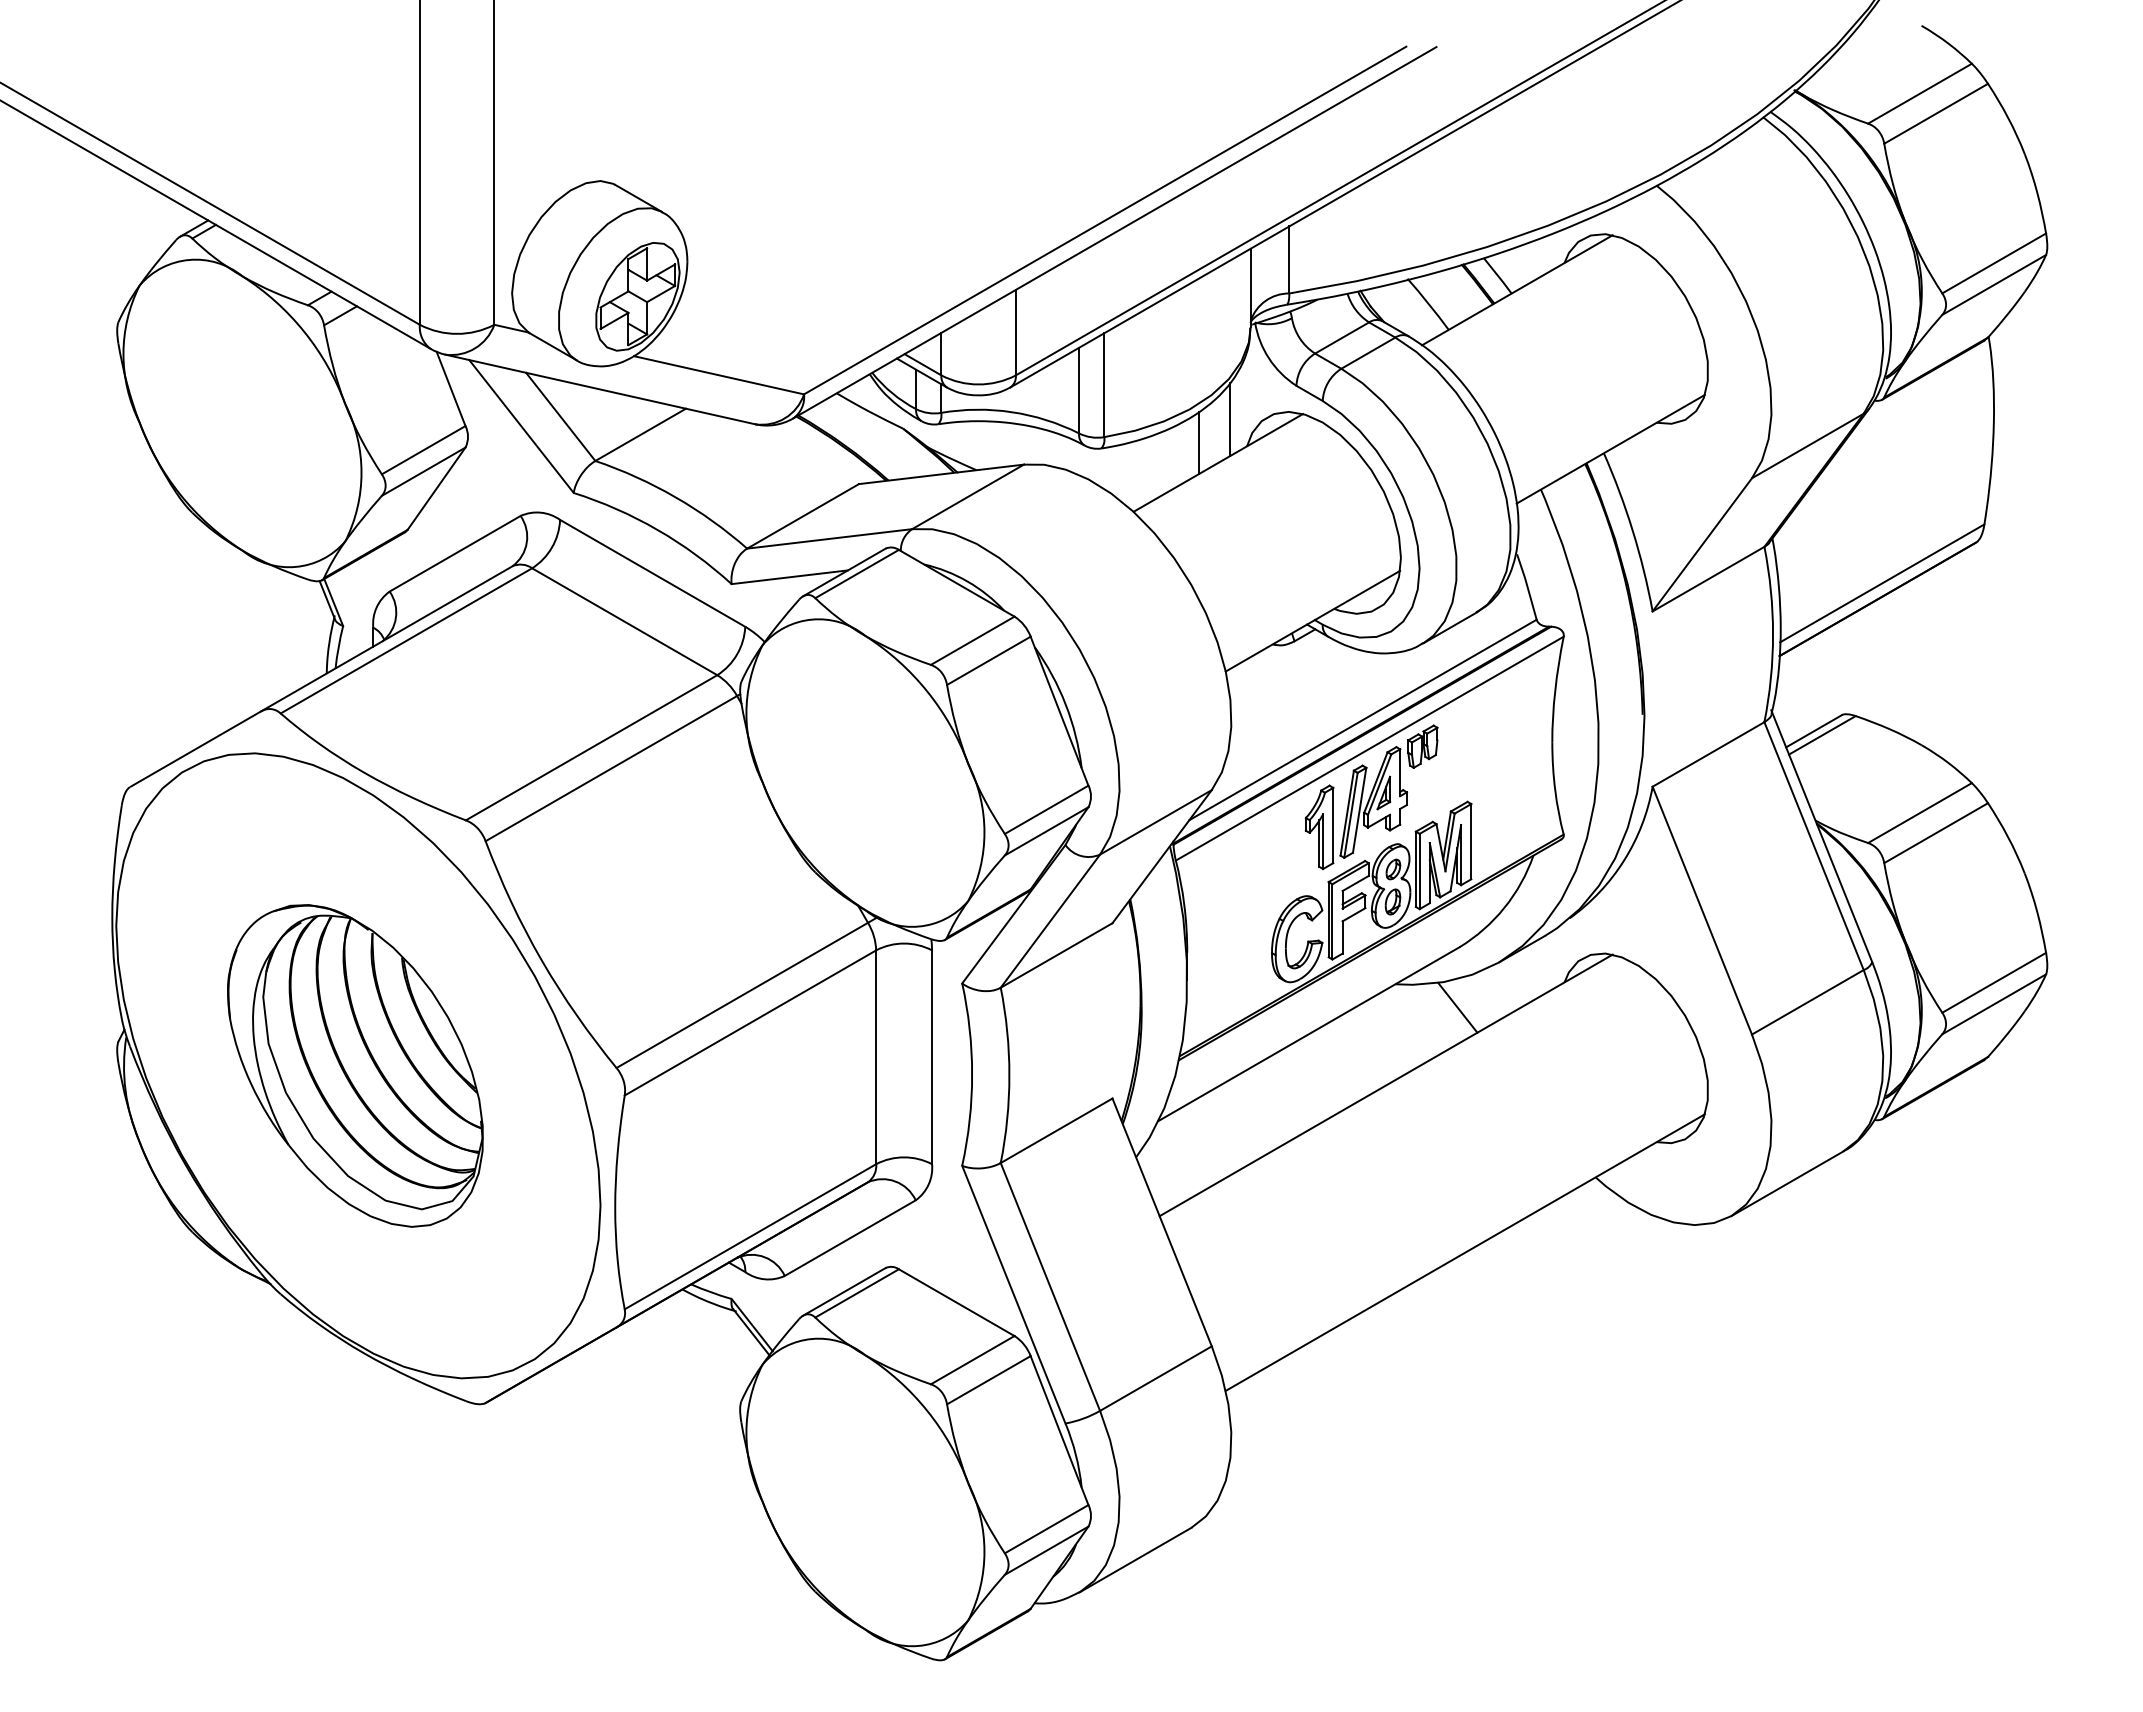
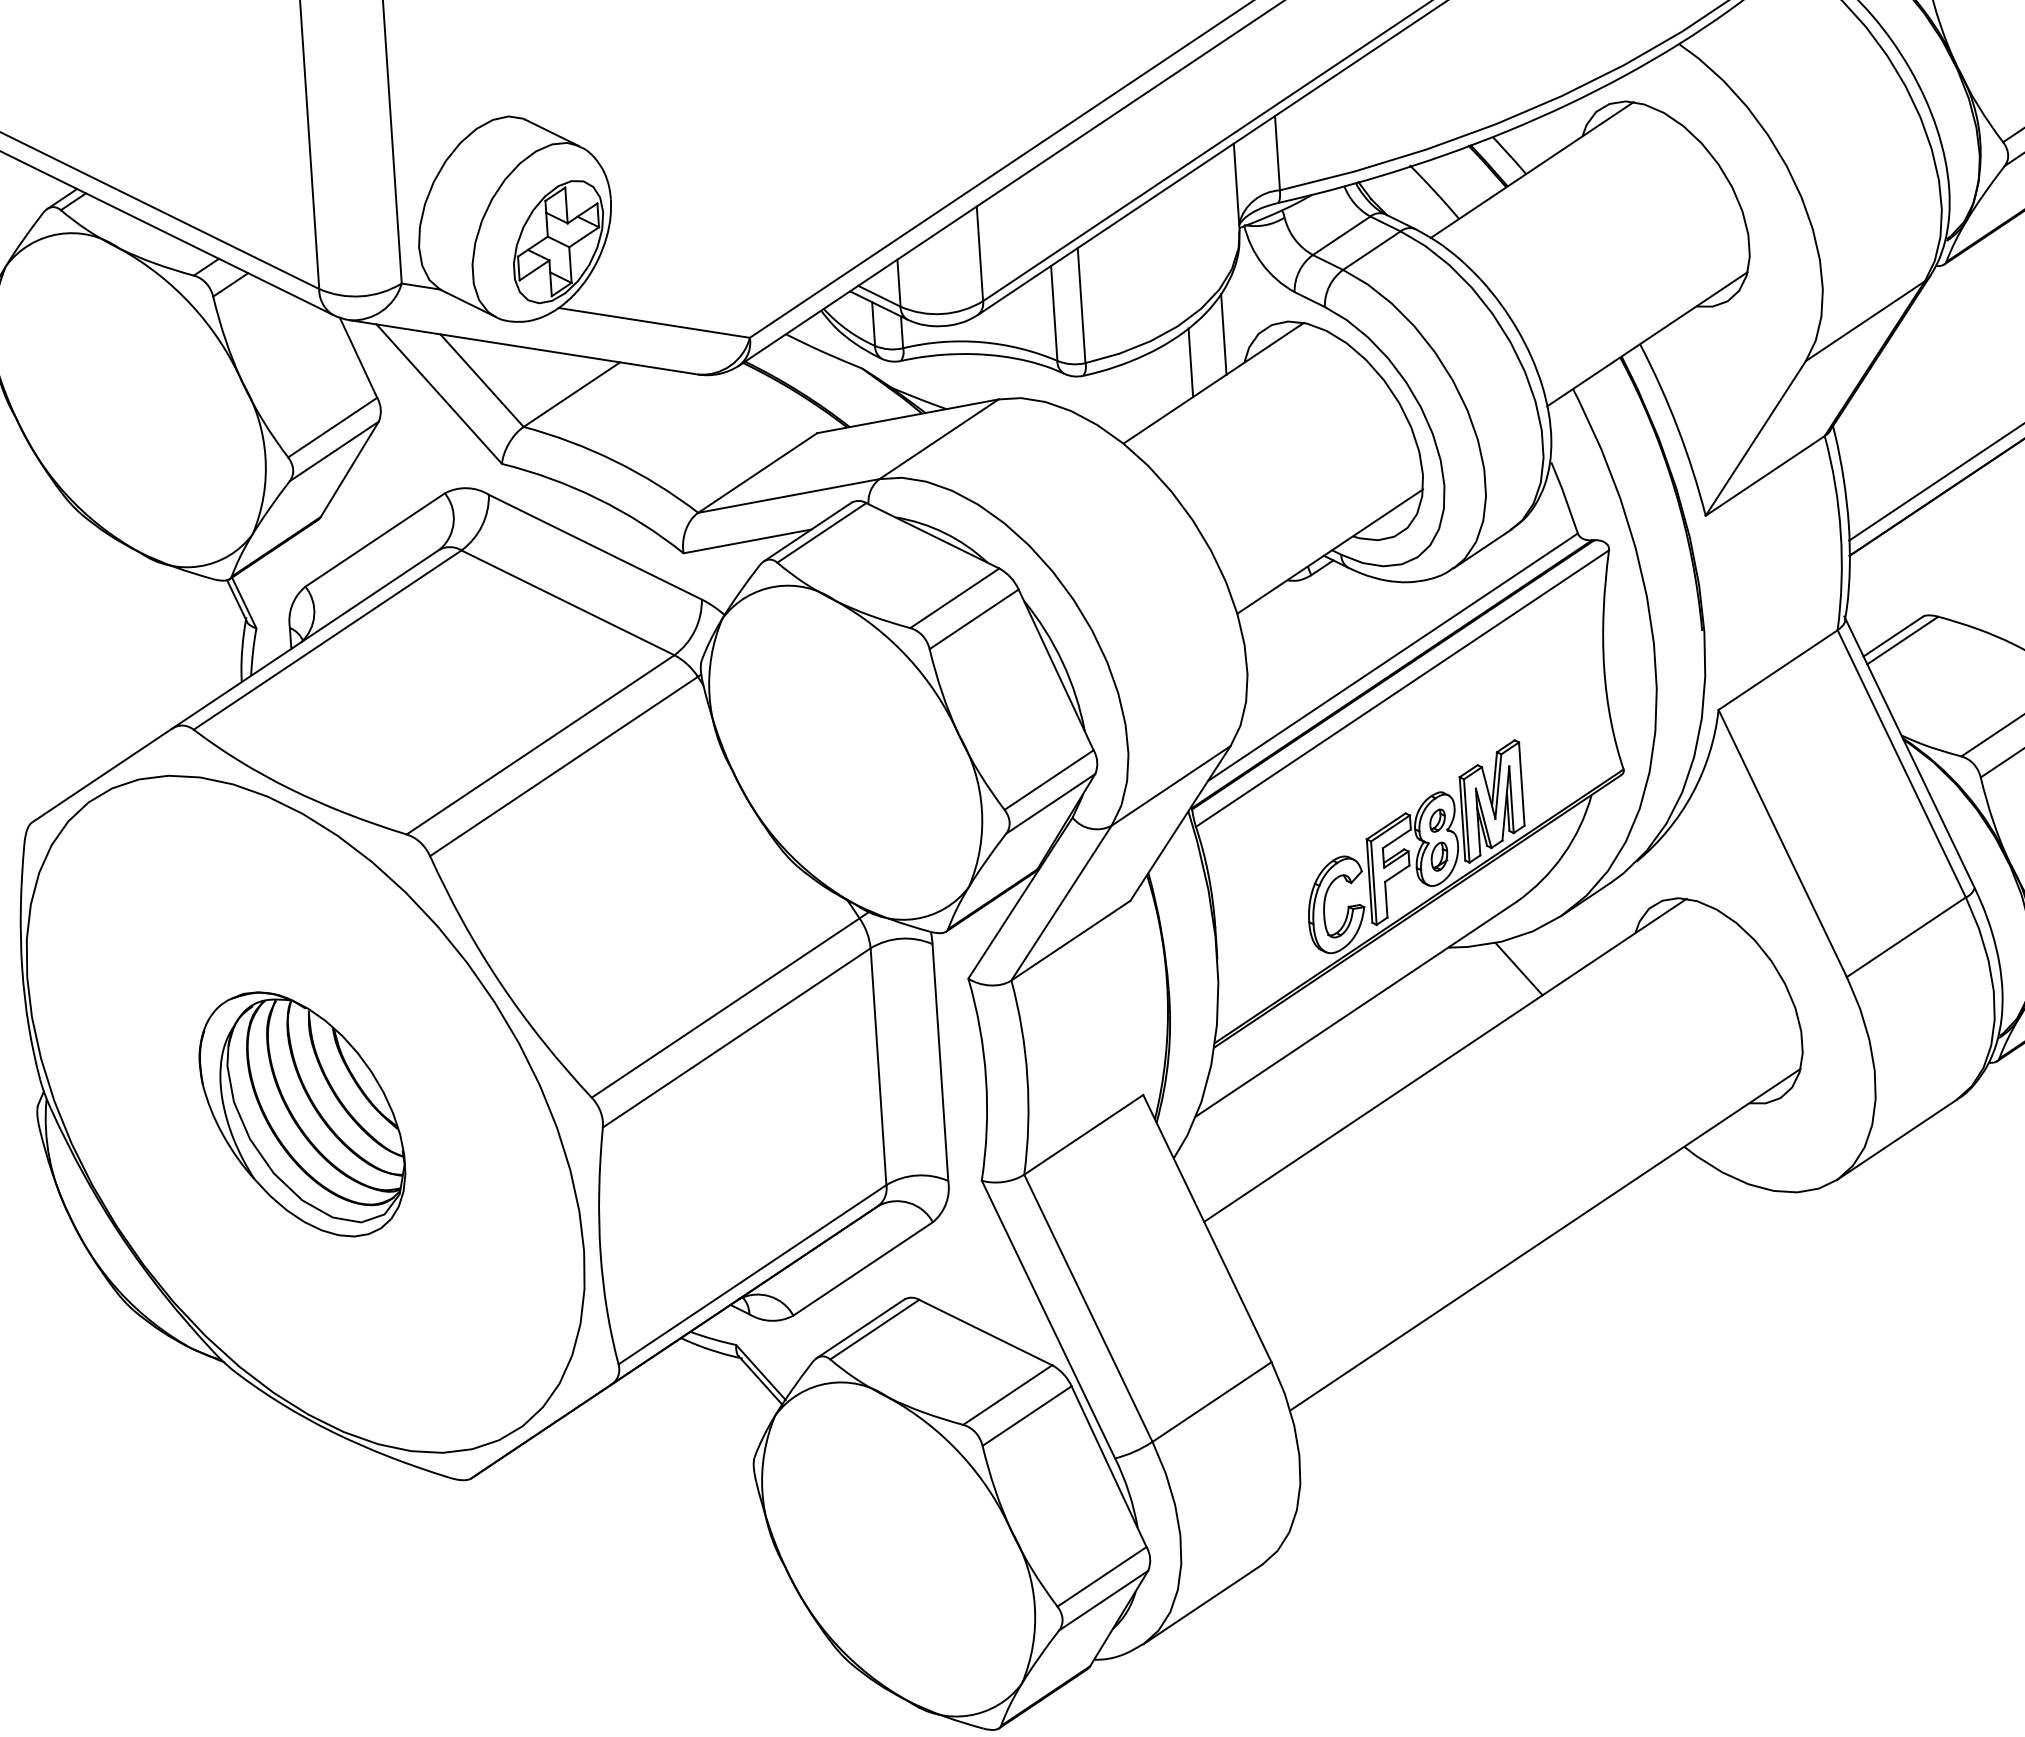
part: (1371, 797) -> (1408, 742), removed
part: (355, 1065) -> (302, 1114), size x0.7

